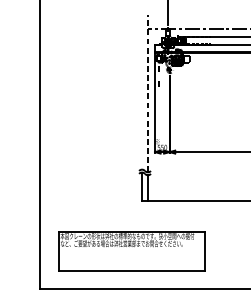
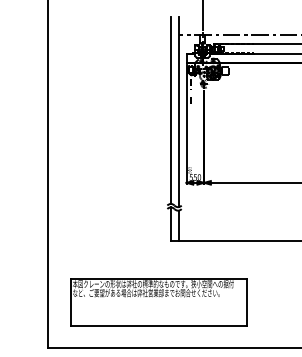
line: (141, 92) -> (170, 110), added
line: (148, 93) -> (178, 112), dashed -> solid

